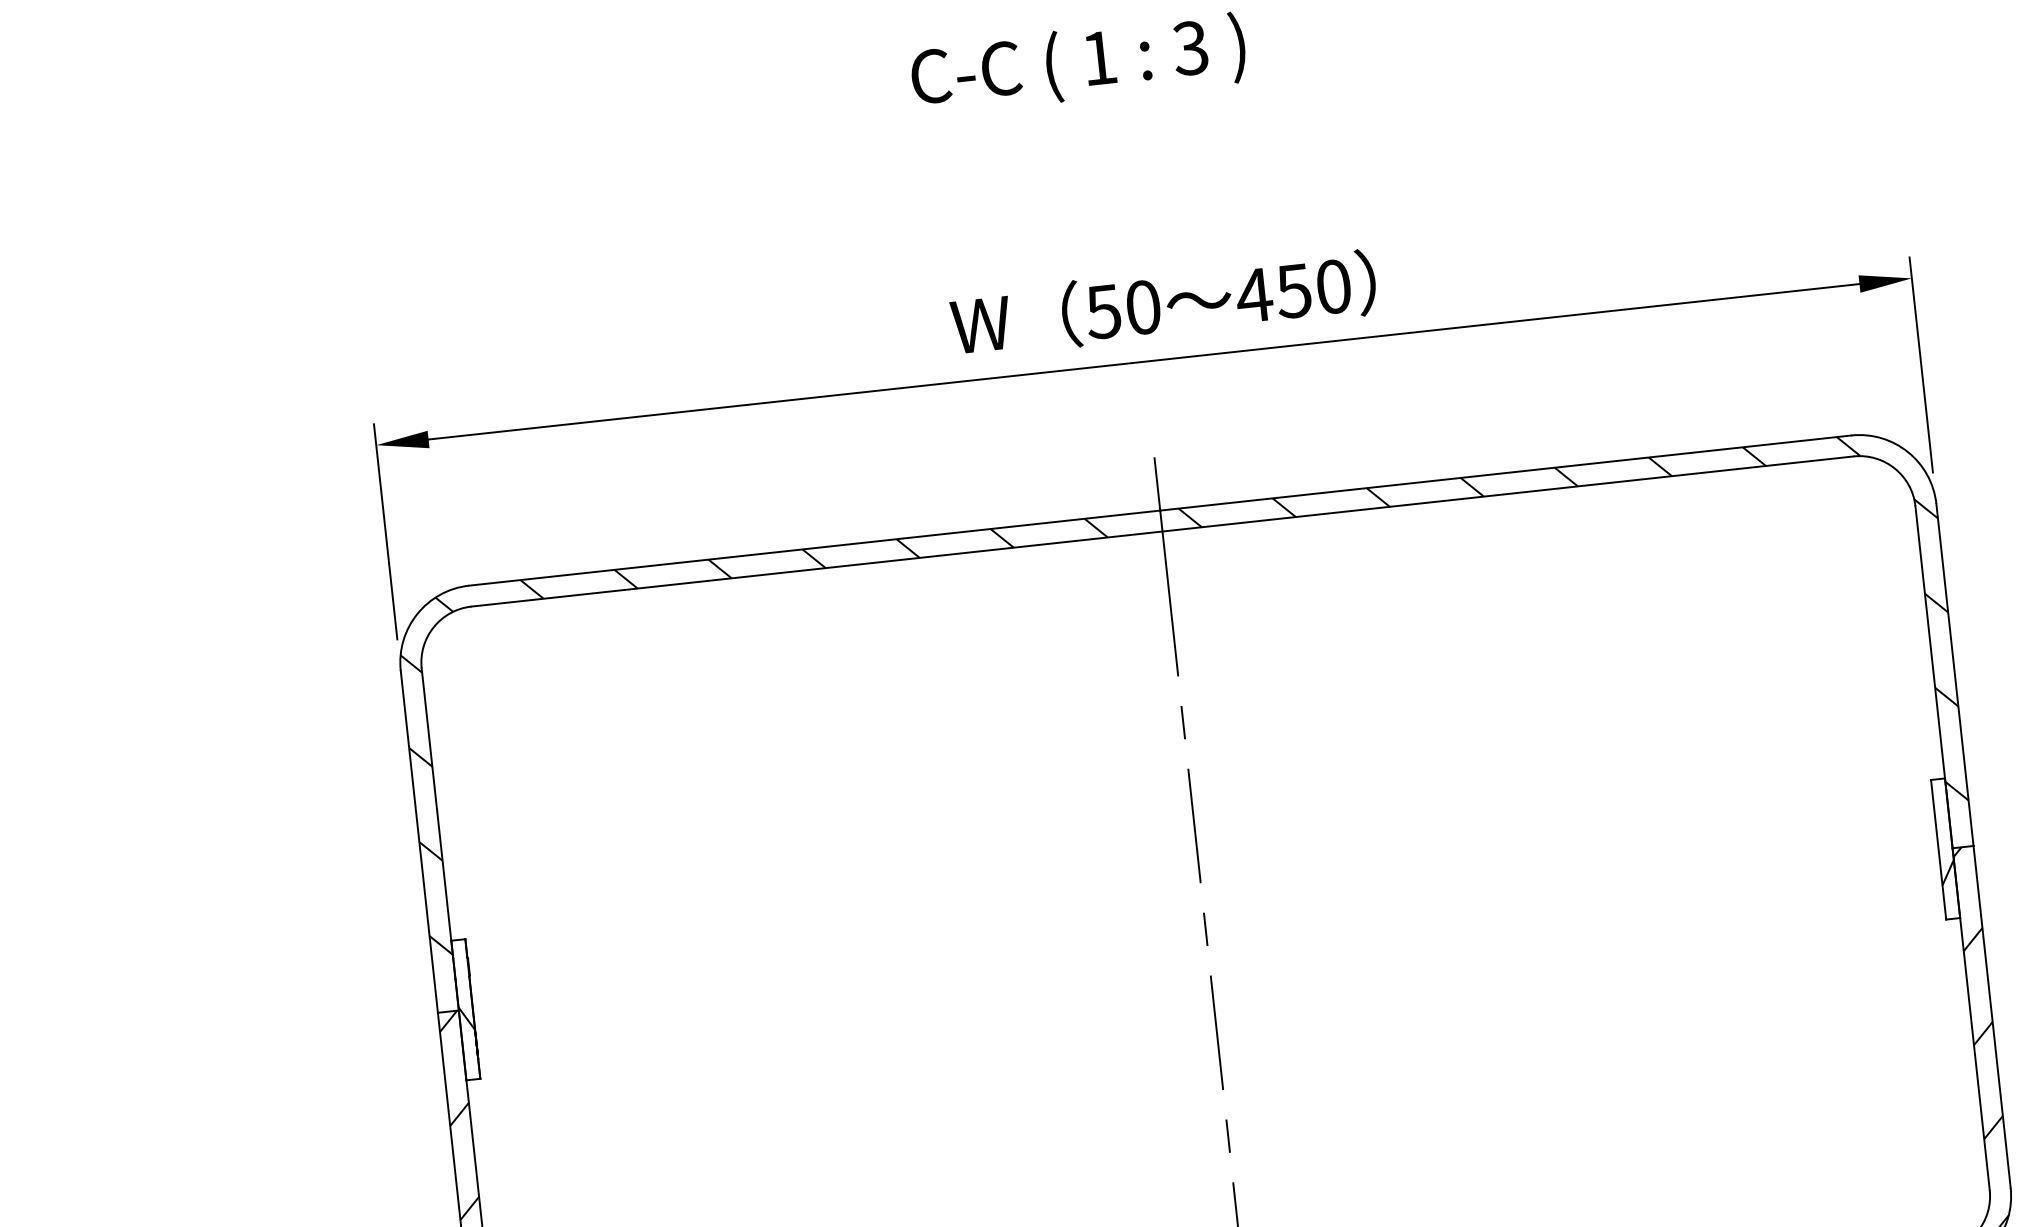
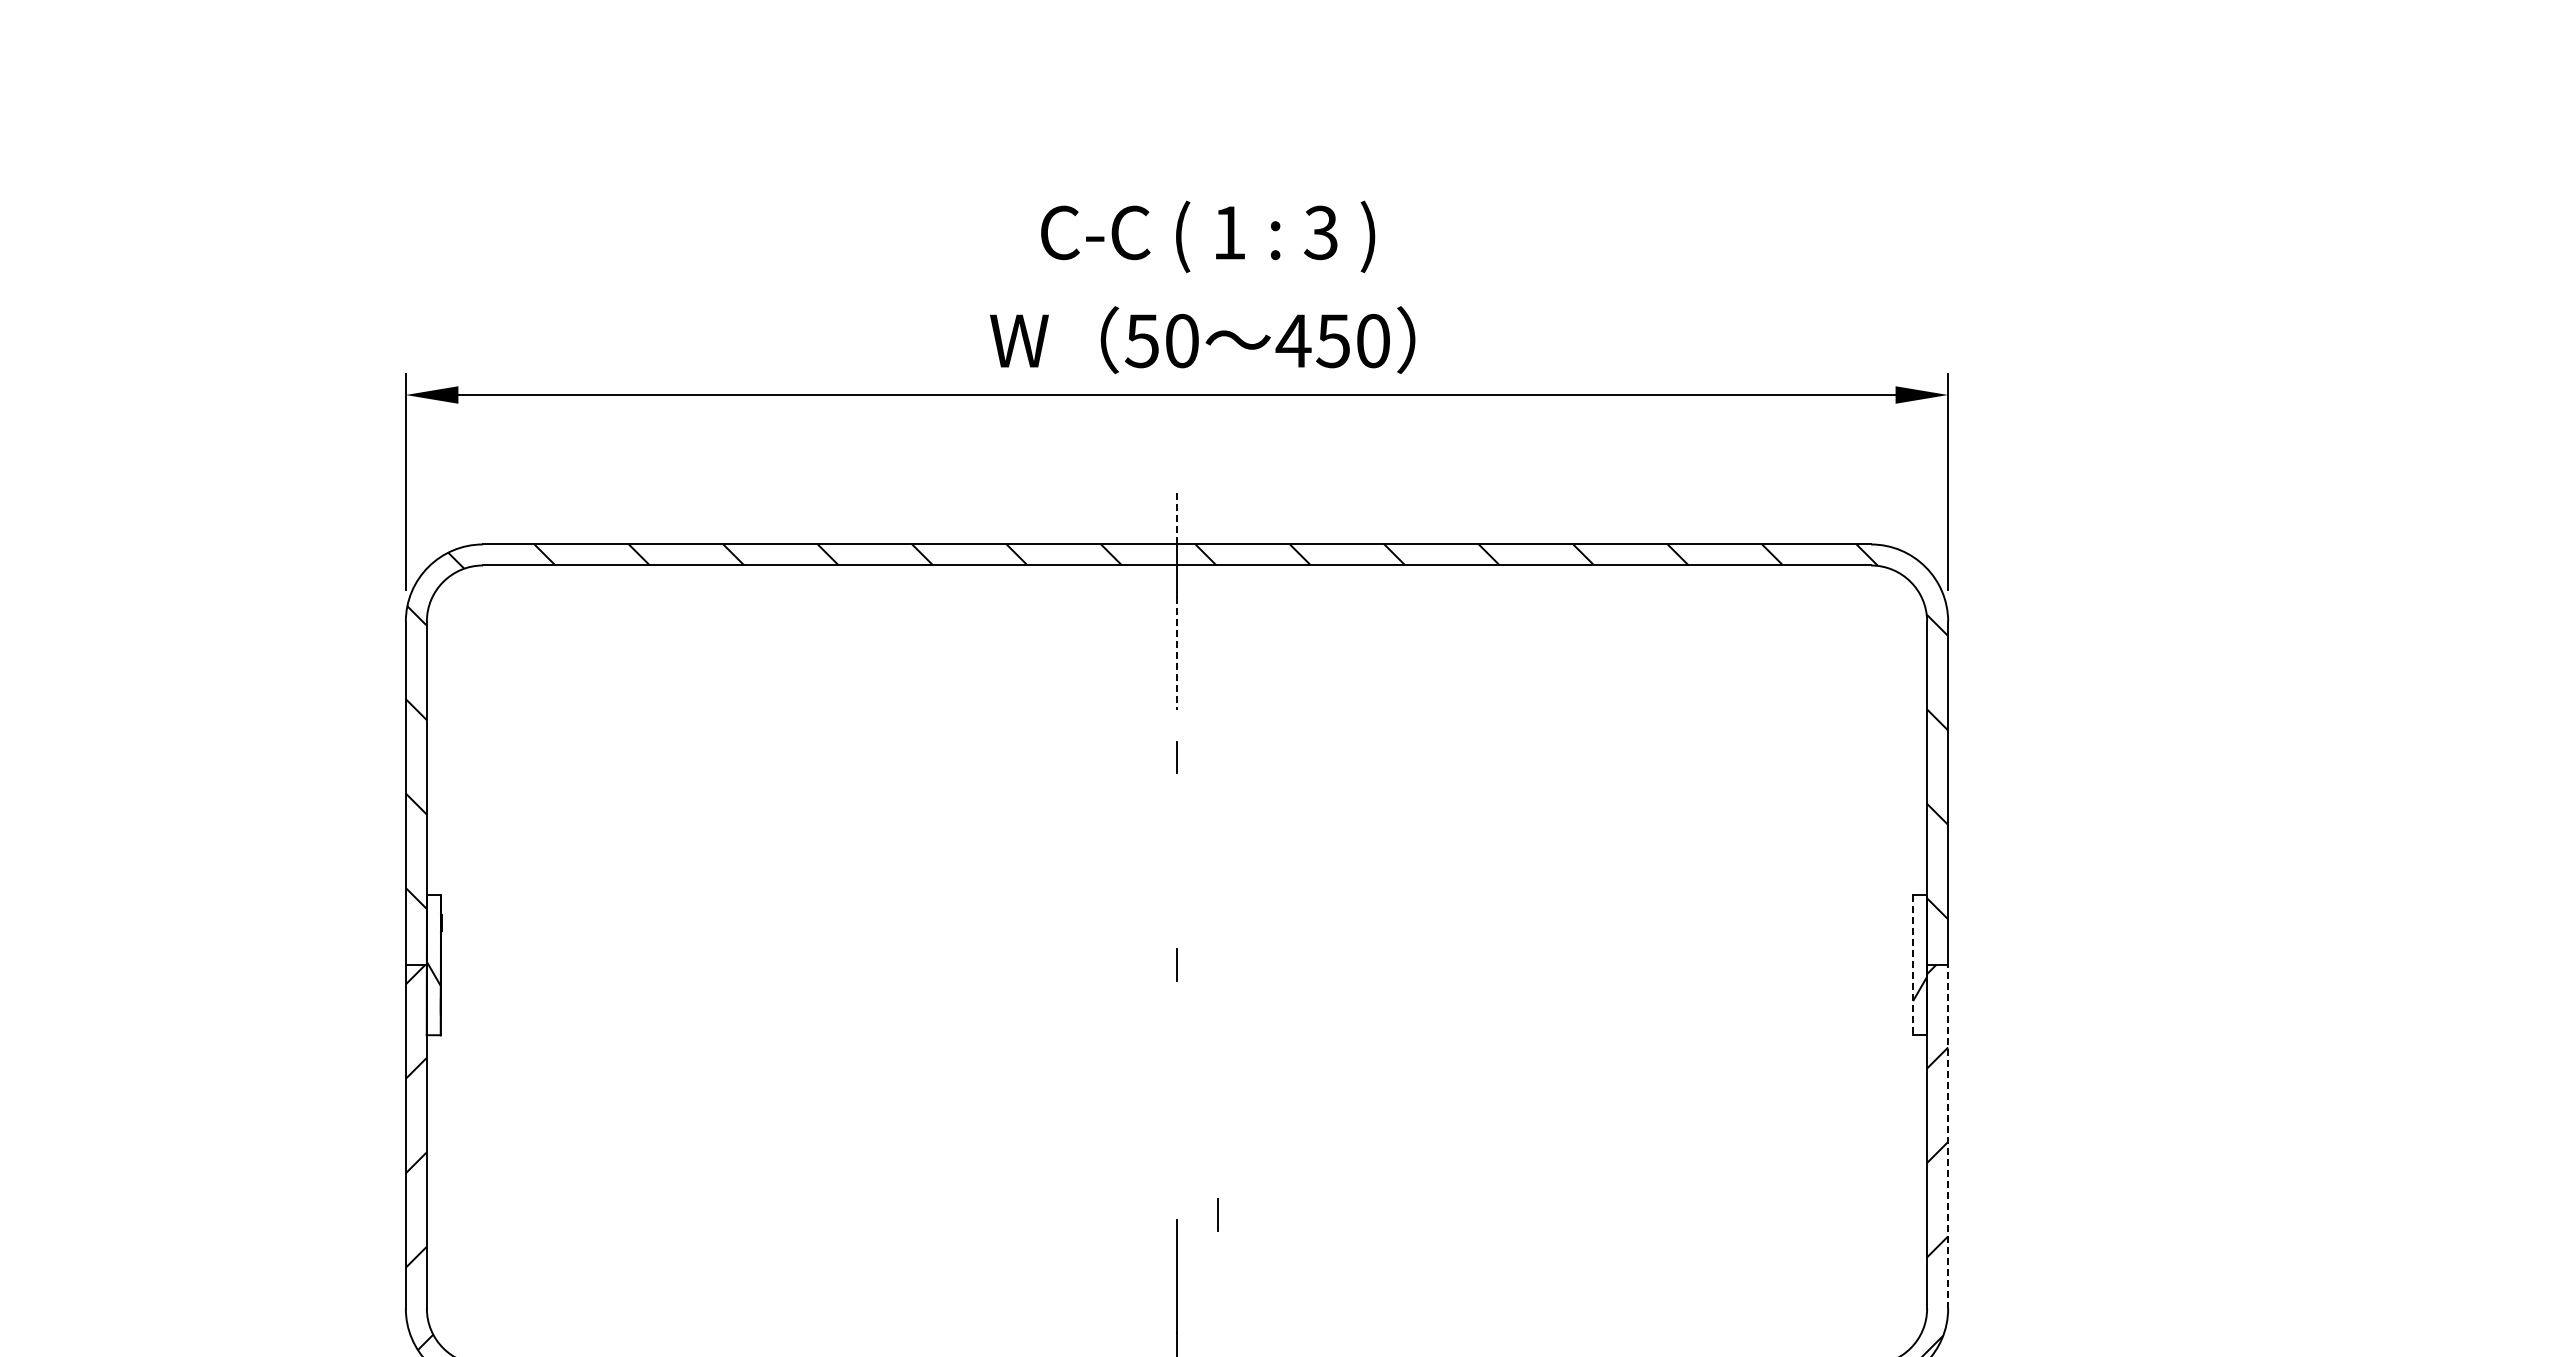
text: (1078, 64) -> (1208, 236), moved
line: (1157, 483) -> (1177, 517), solid -> dashed
line: (1172, 619) -> (1177, 653), solid -> dashed
line: (1194, 825) -> (1177, 860), removed
line: (1939, 850) -> (1913, 965), solid -> dashed
line: (1992, 1016) -> (1948, 1136), solid -> dashed
line: (1217, 1032) -> (1177, 1068), removed
line: (1227, 1135) -> (1217, 1214), moved

